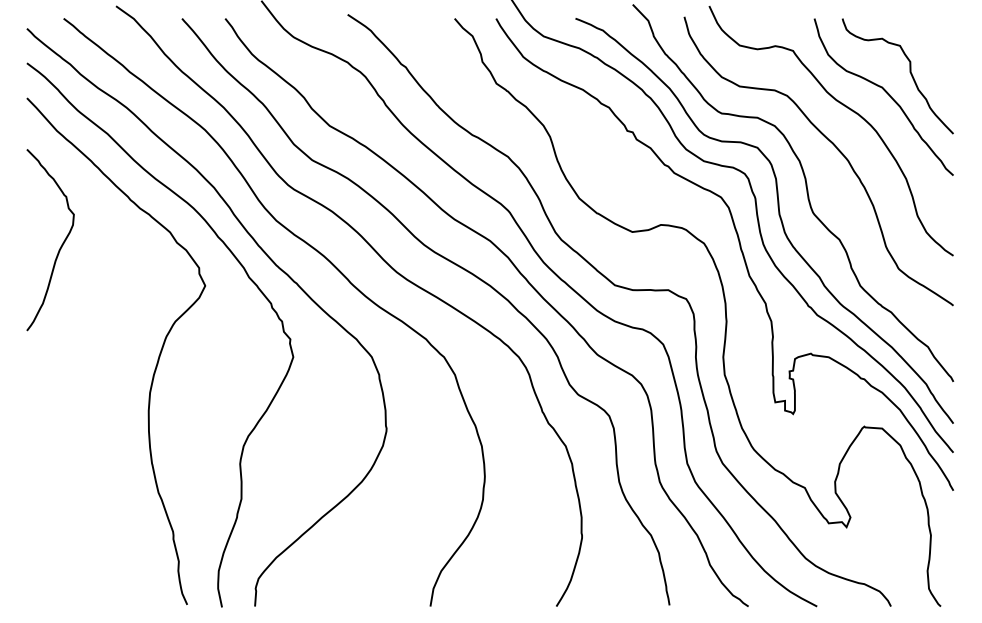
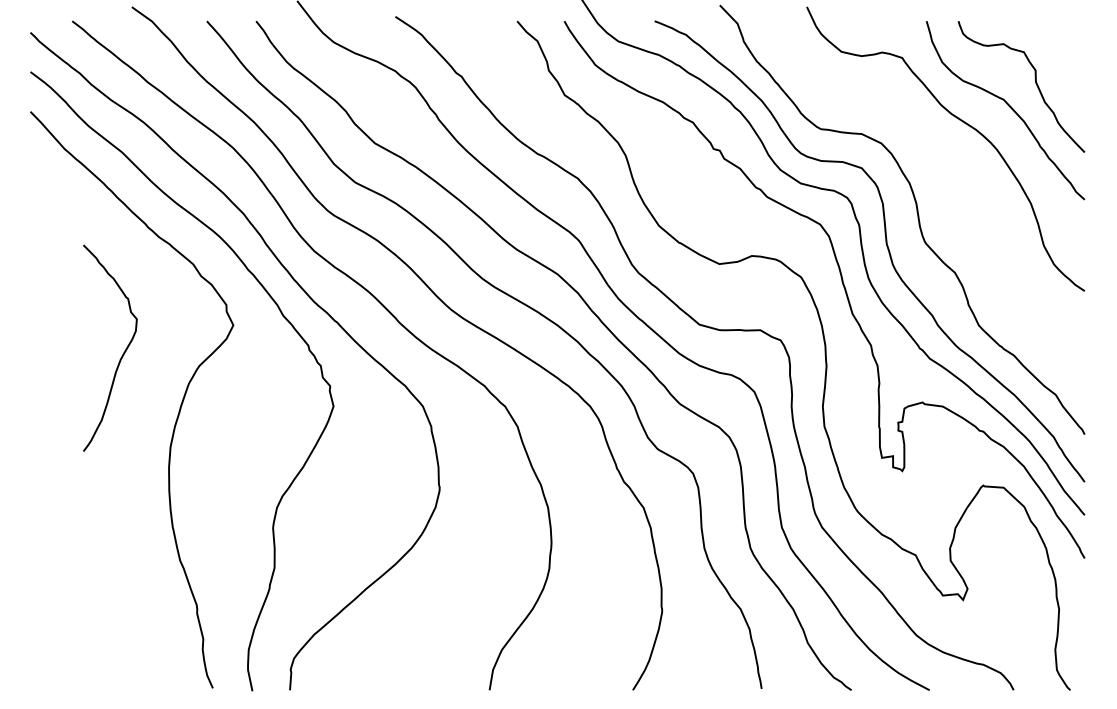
curve: (835, 148) -> (950, 168), removed
curve: (61, 245) -> (122, 354), moved

